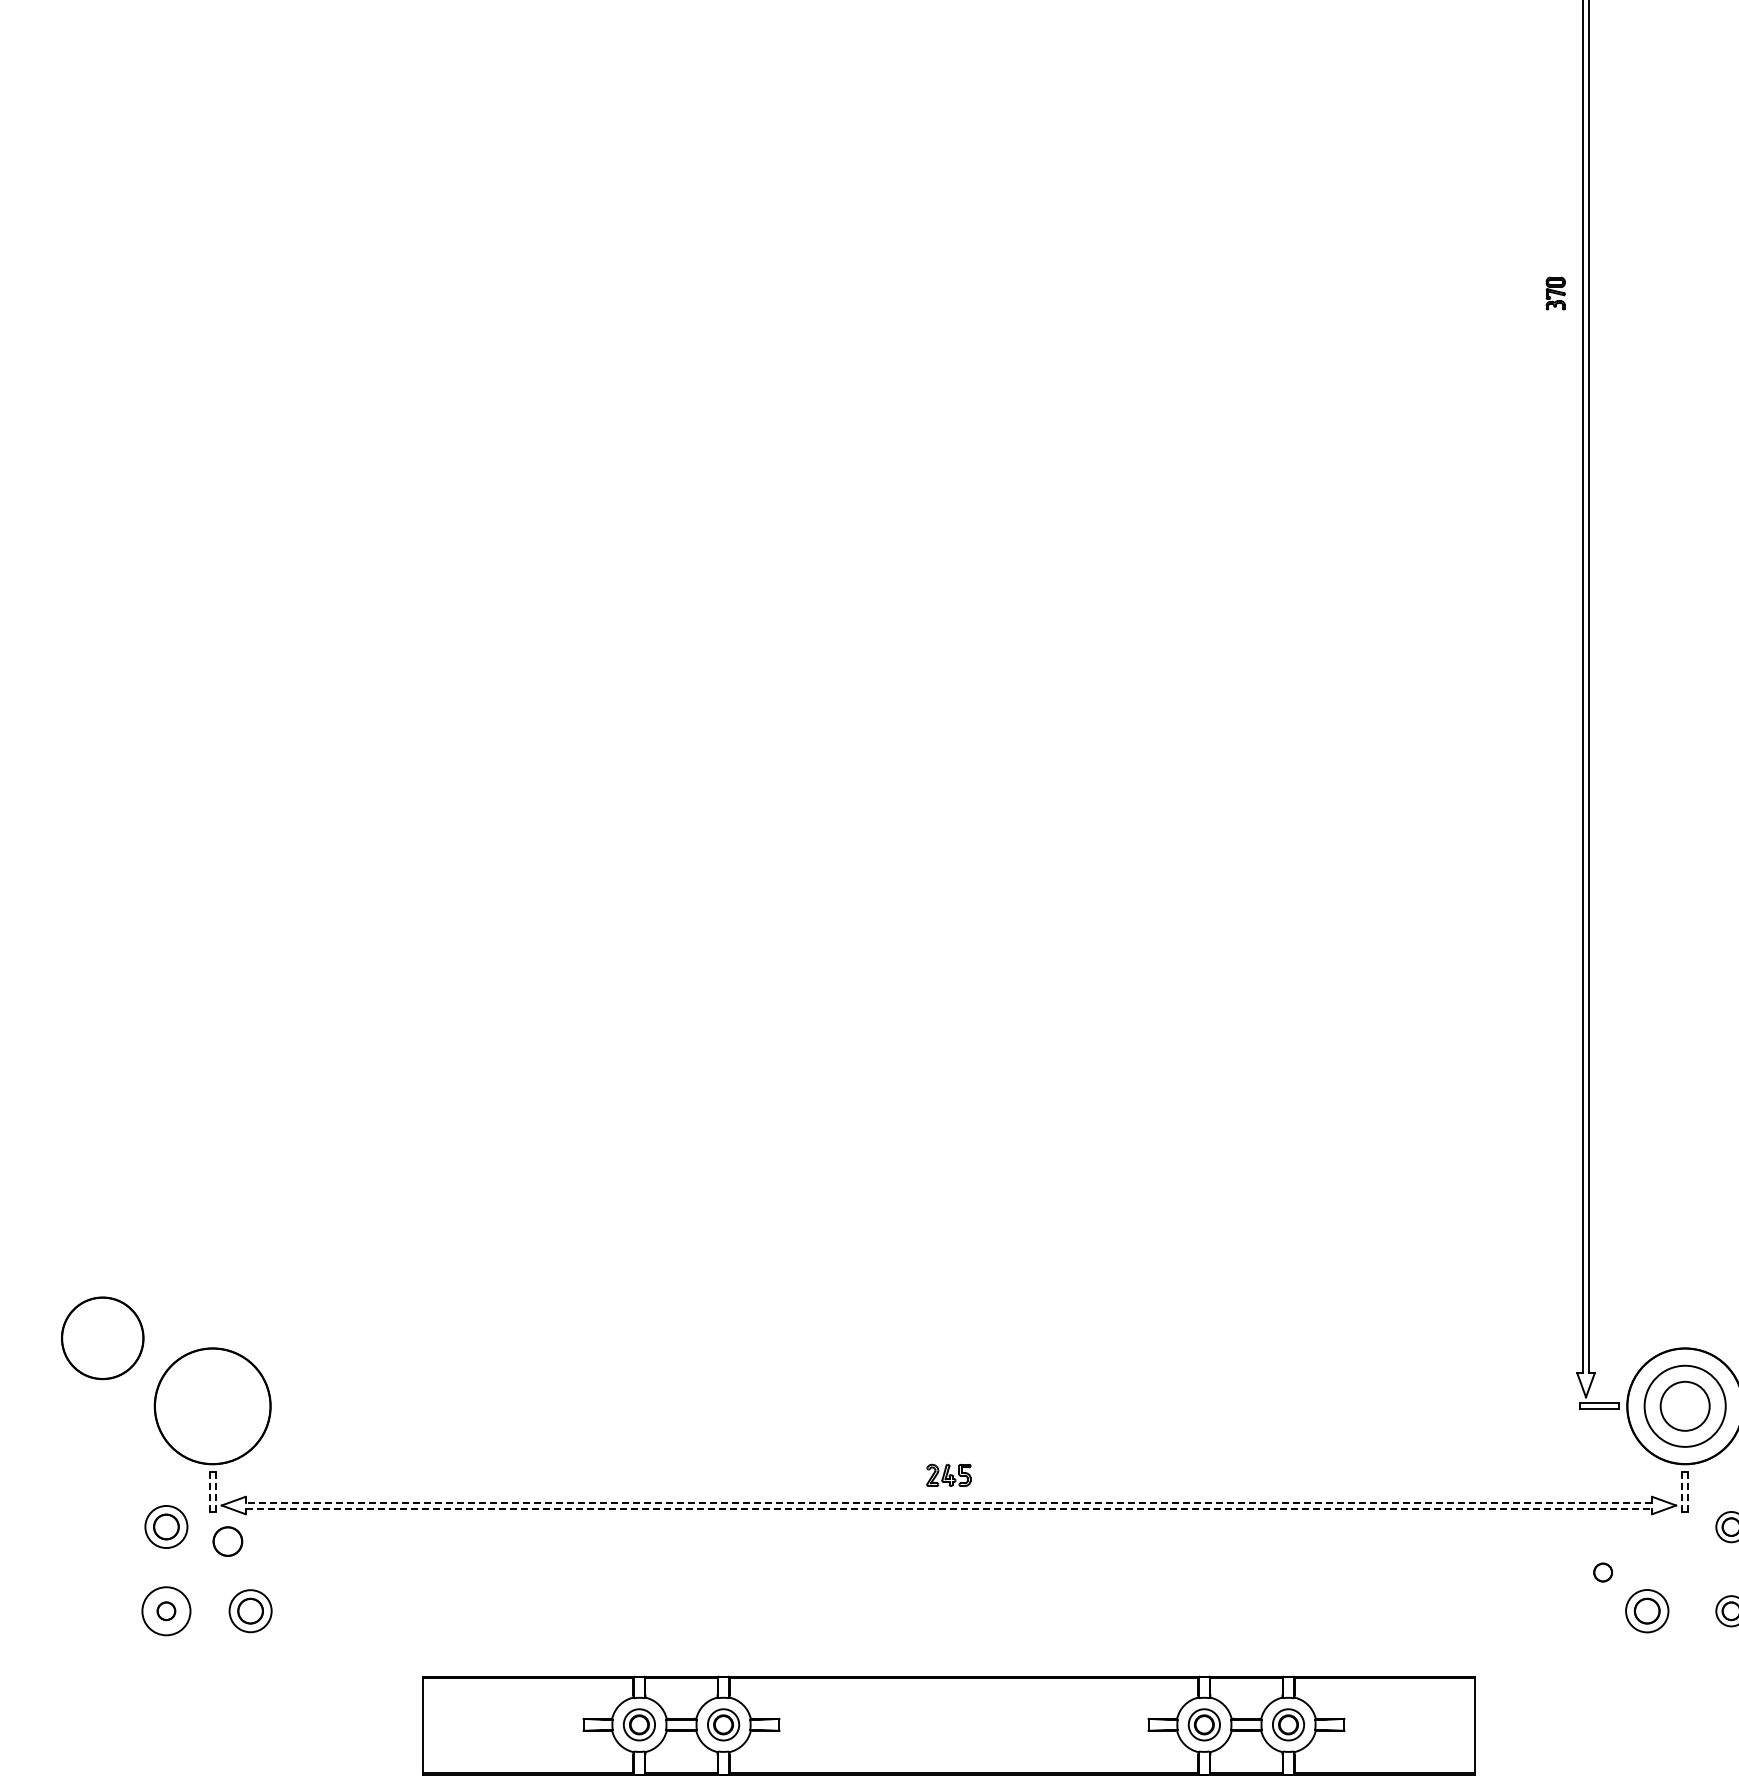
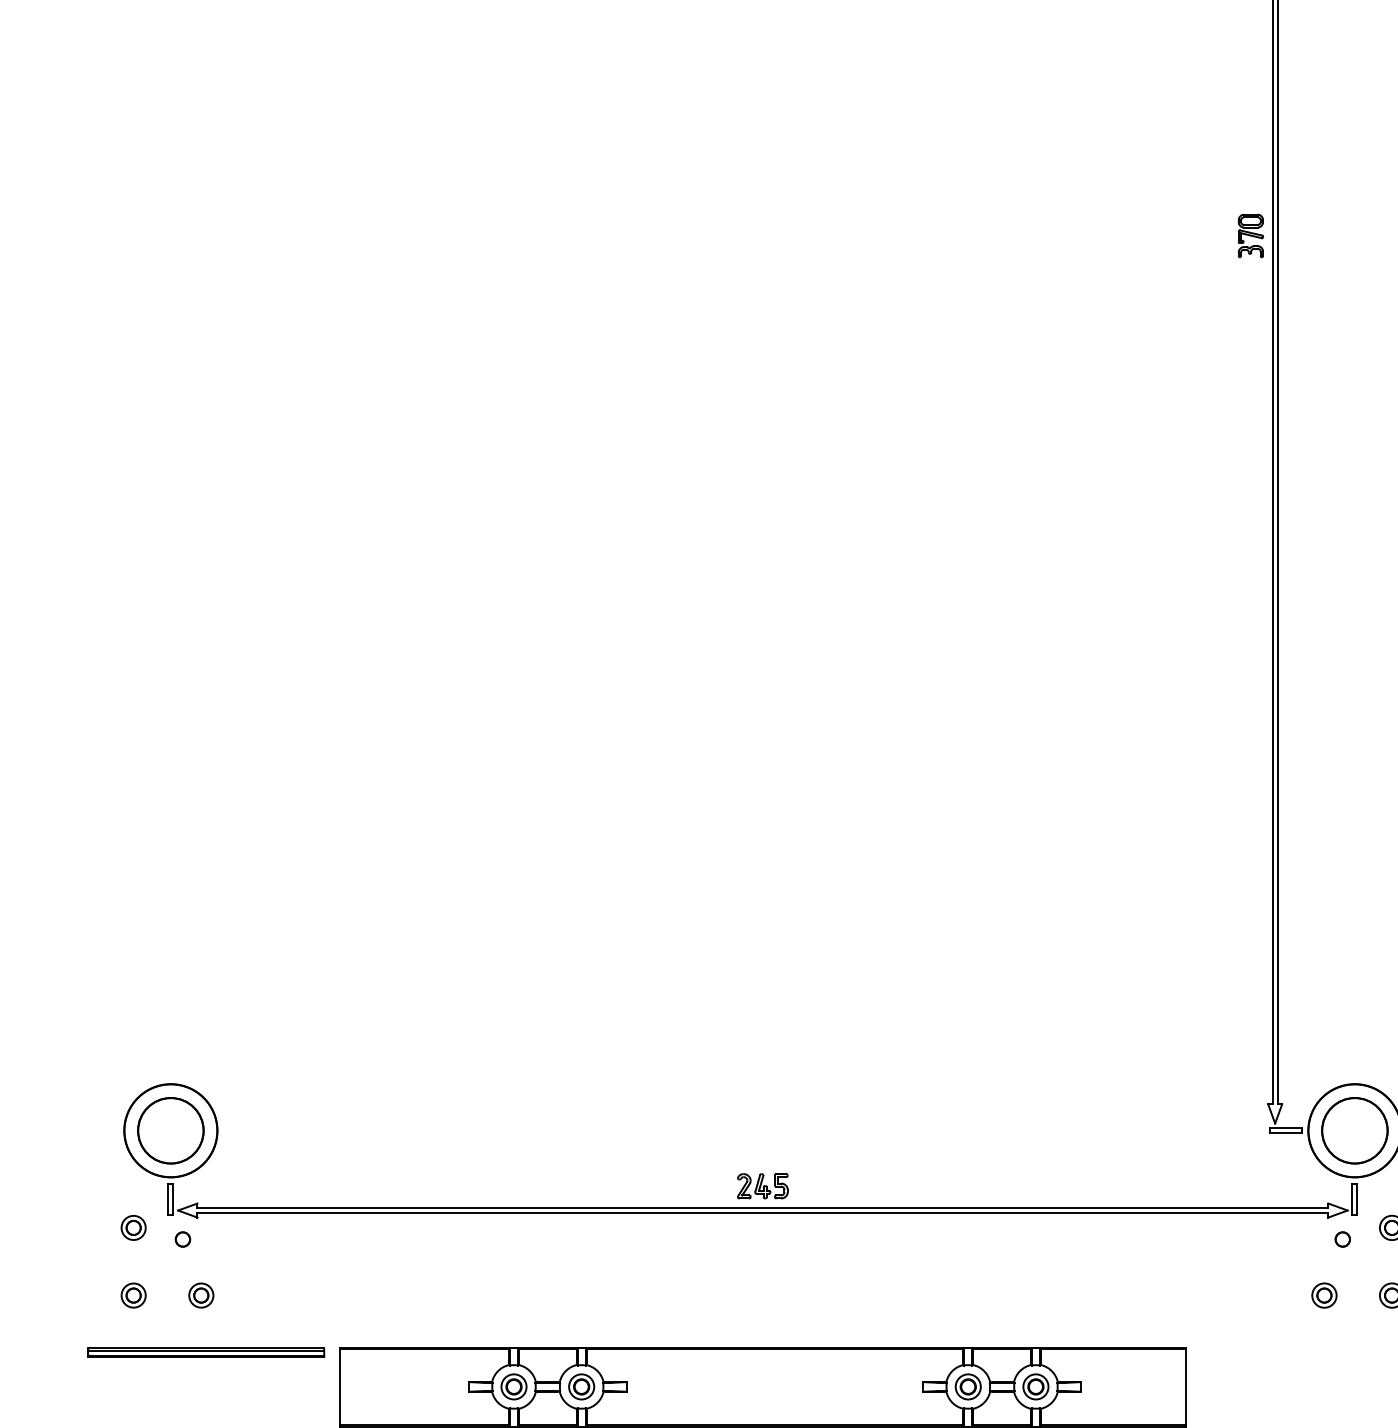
part: (1555, 293) -> (1250, 235), size x1.67
part: (102, 1338) -> (170, 1130), moved
circle: (1685, 1406) -> (1355, 1130), size x1.67
part: (948, 1475) -> (762, 1186), size x1.43
line: (209, 1491) -> (168, 1199), dashed -> solid
line: (215, 1491) -> (173, 1199), dashed -> solid
line: (1682, 1491) -> (1352, 1199), dashed -> solid
line: (1688, 1491) -> (1357, 1199), dashed -> solid
line: (948, 1502) -> (762, 1208), dashed -> solid
line: (949, 1508) -> (763, 1212), dashed -> solid
part: (166, 1527) -> (133, 1228), size x0.71
circle: (227, 1541) -> (182, 1239), size x0.62
circle: (1602, 1572) -> (1342, 1239), moved
circle: (166, 1611) -> (133, 1295), size x0.62
part: (250, 1611) -> (201, 1295), size x0.71
part: (1647, 1611) -> (1324, 1295), size x0.71
part: (256, 1681) -> (206, 1352), added

